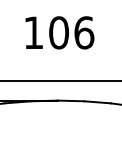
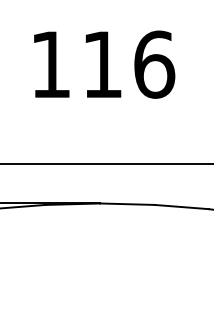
text: (58, 32) -> (101, 63), 106 -> 116

